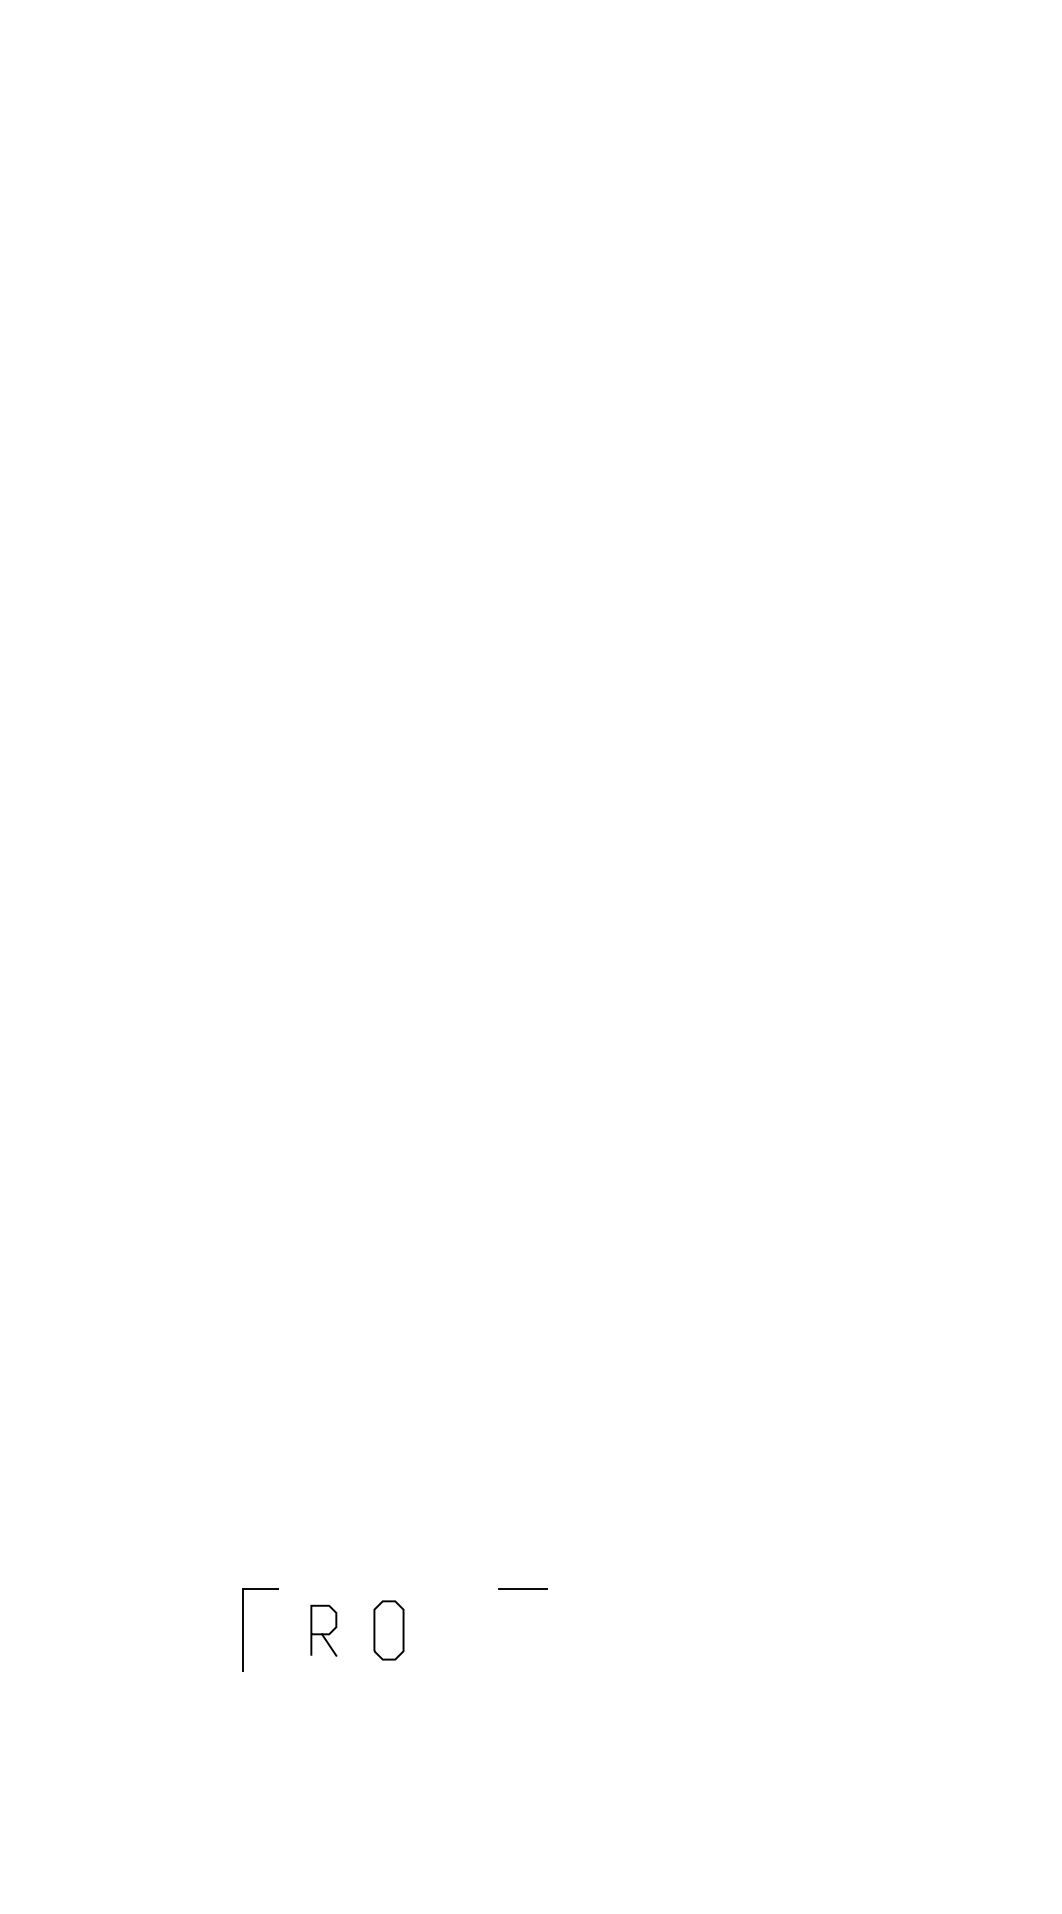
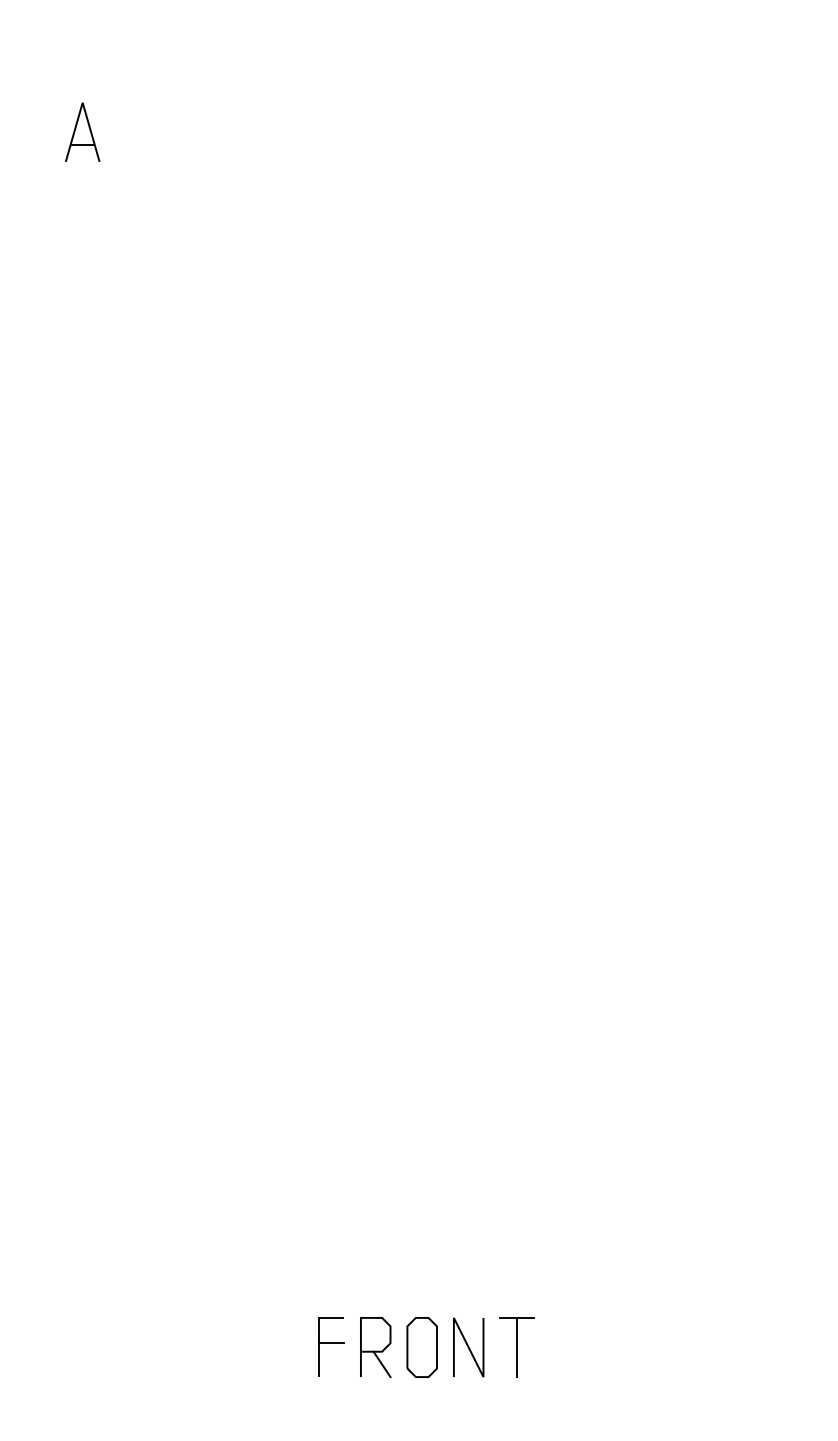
line: (261, 1624) -> (331, 1343), added
part: (323, 1630) -> (375, 1347), size x1.67
part: (388, 1630) -> (421, 1347), size x1.43
line: (454, 1630) -> (468, 1347), added
line: (523, 1630) -> (517, 1347), added

